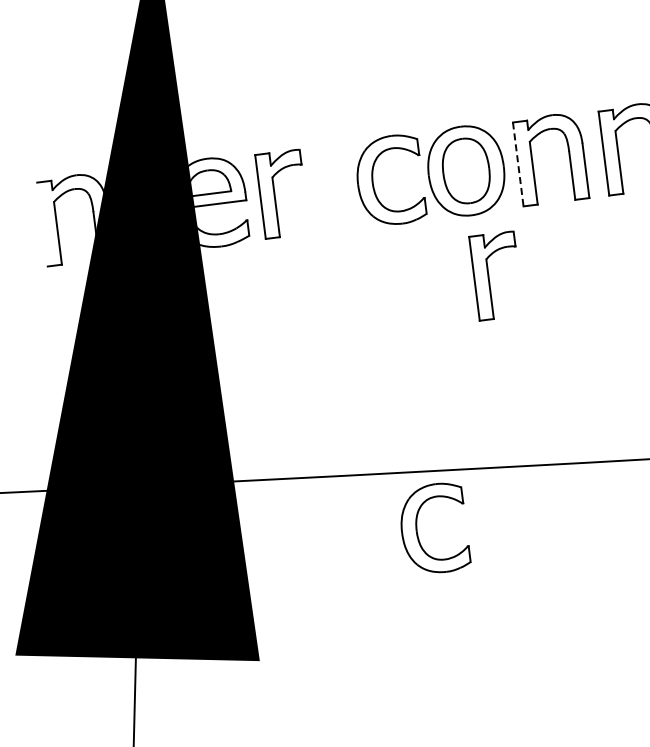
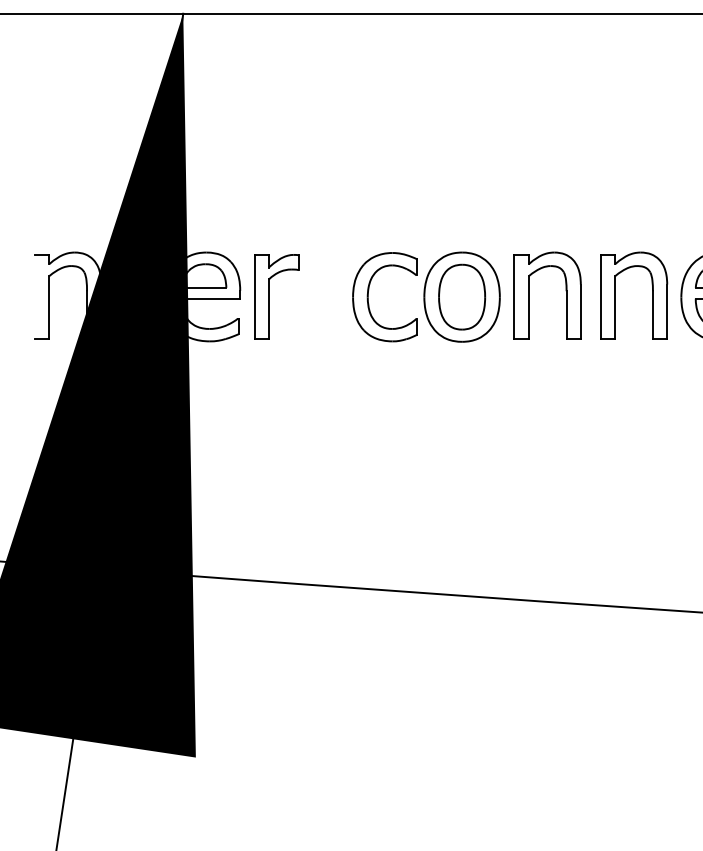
line: (518, 164) -> (514, 297), dashed -> solid
part: (489, 276) -> (471, 404), removed
part: (417, 531) -> (368, 648), removed

